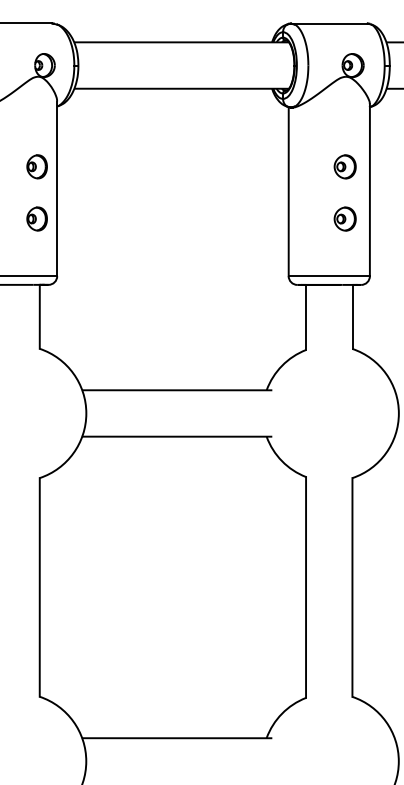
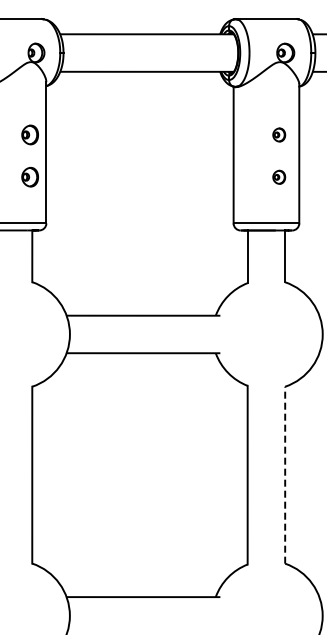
part: (344, 166) -> (278, 134), size x0.7
part: (344, 219) -> (278, 177), size x0.7
line: (352, 586) -> (285, 474), solid -> dashed

